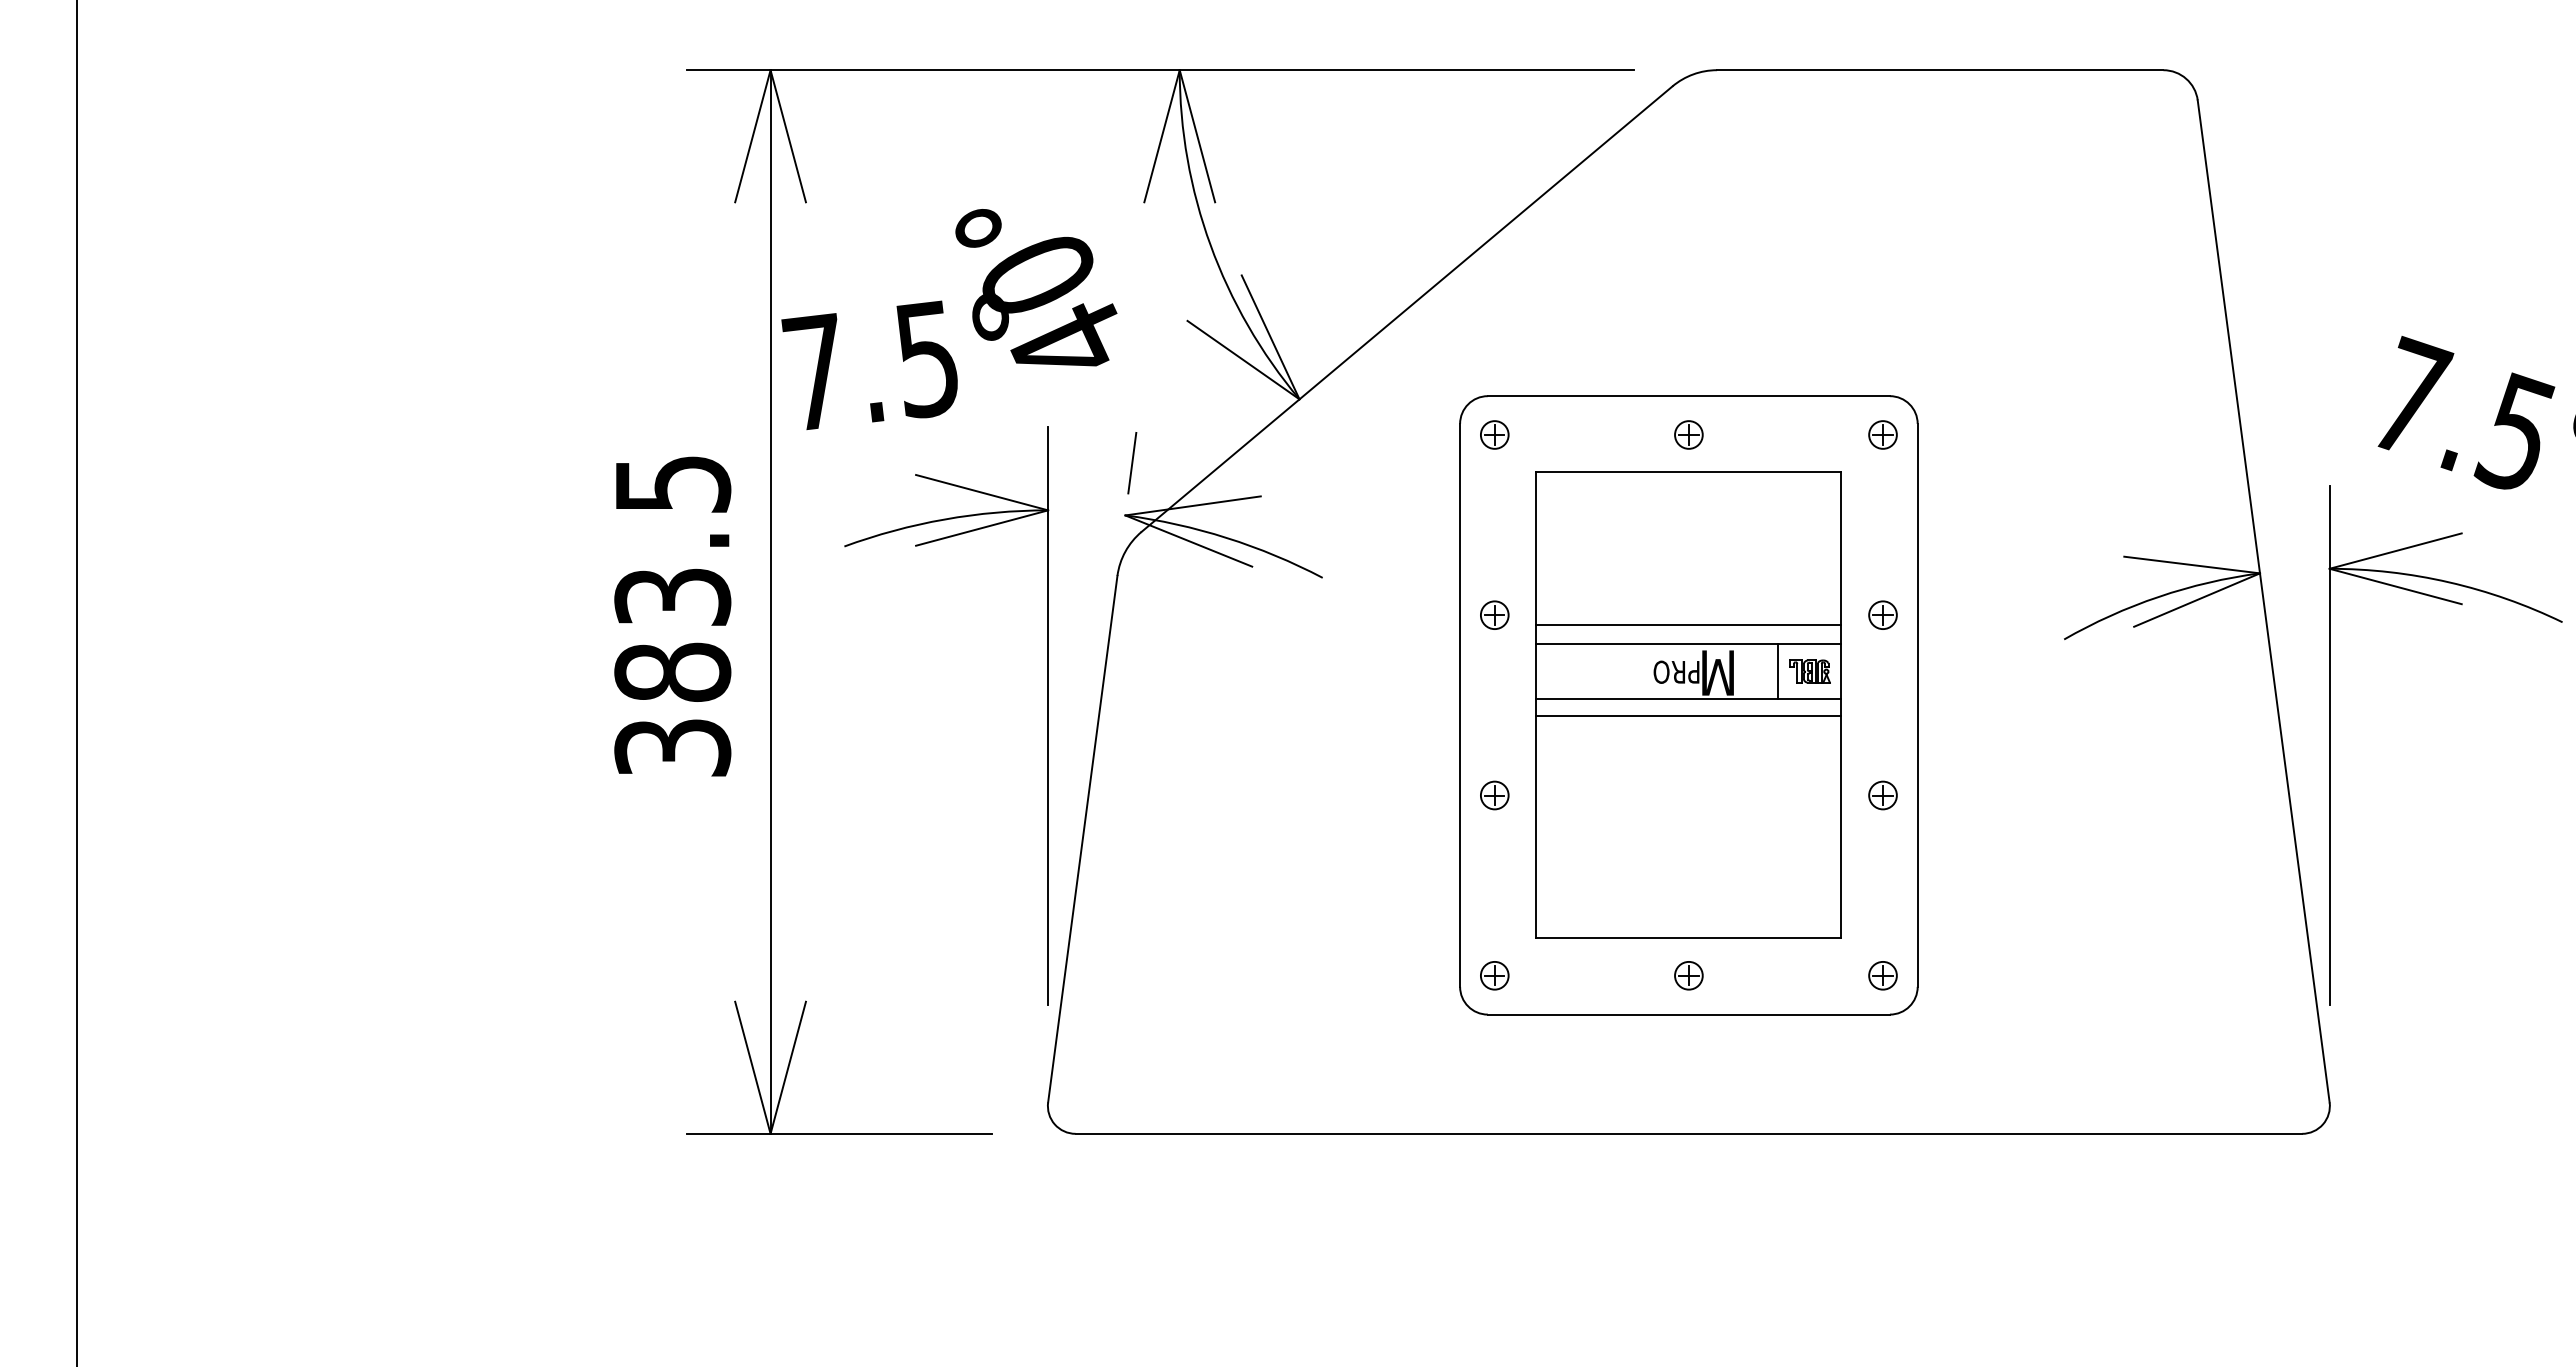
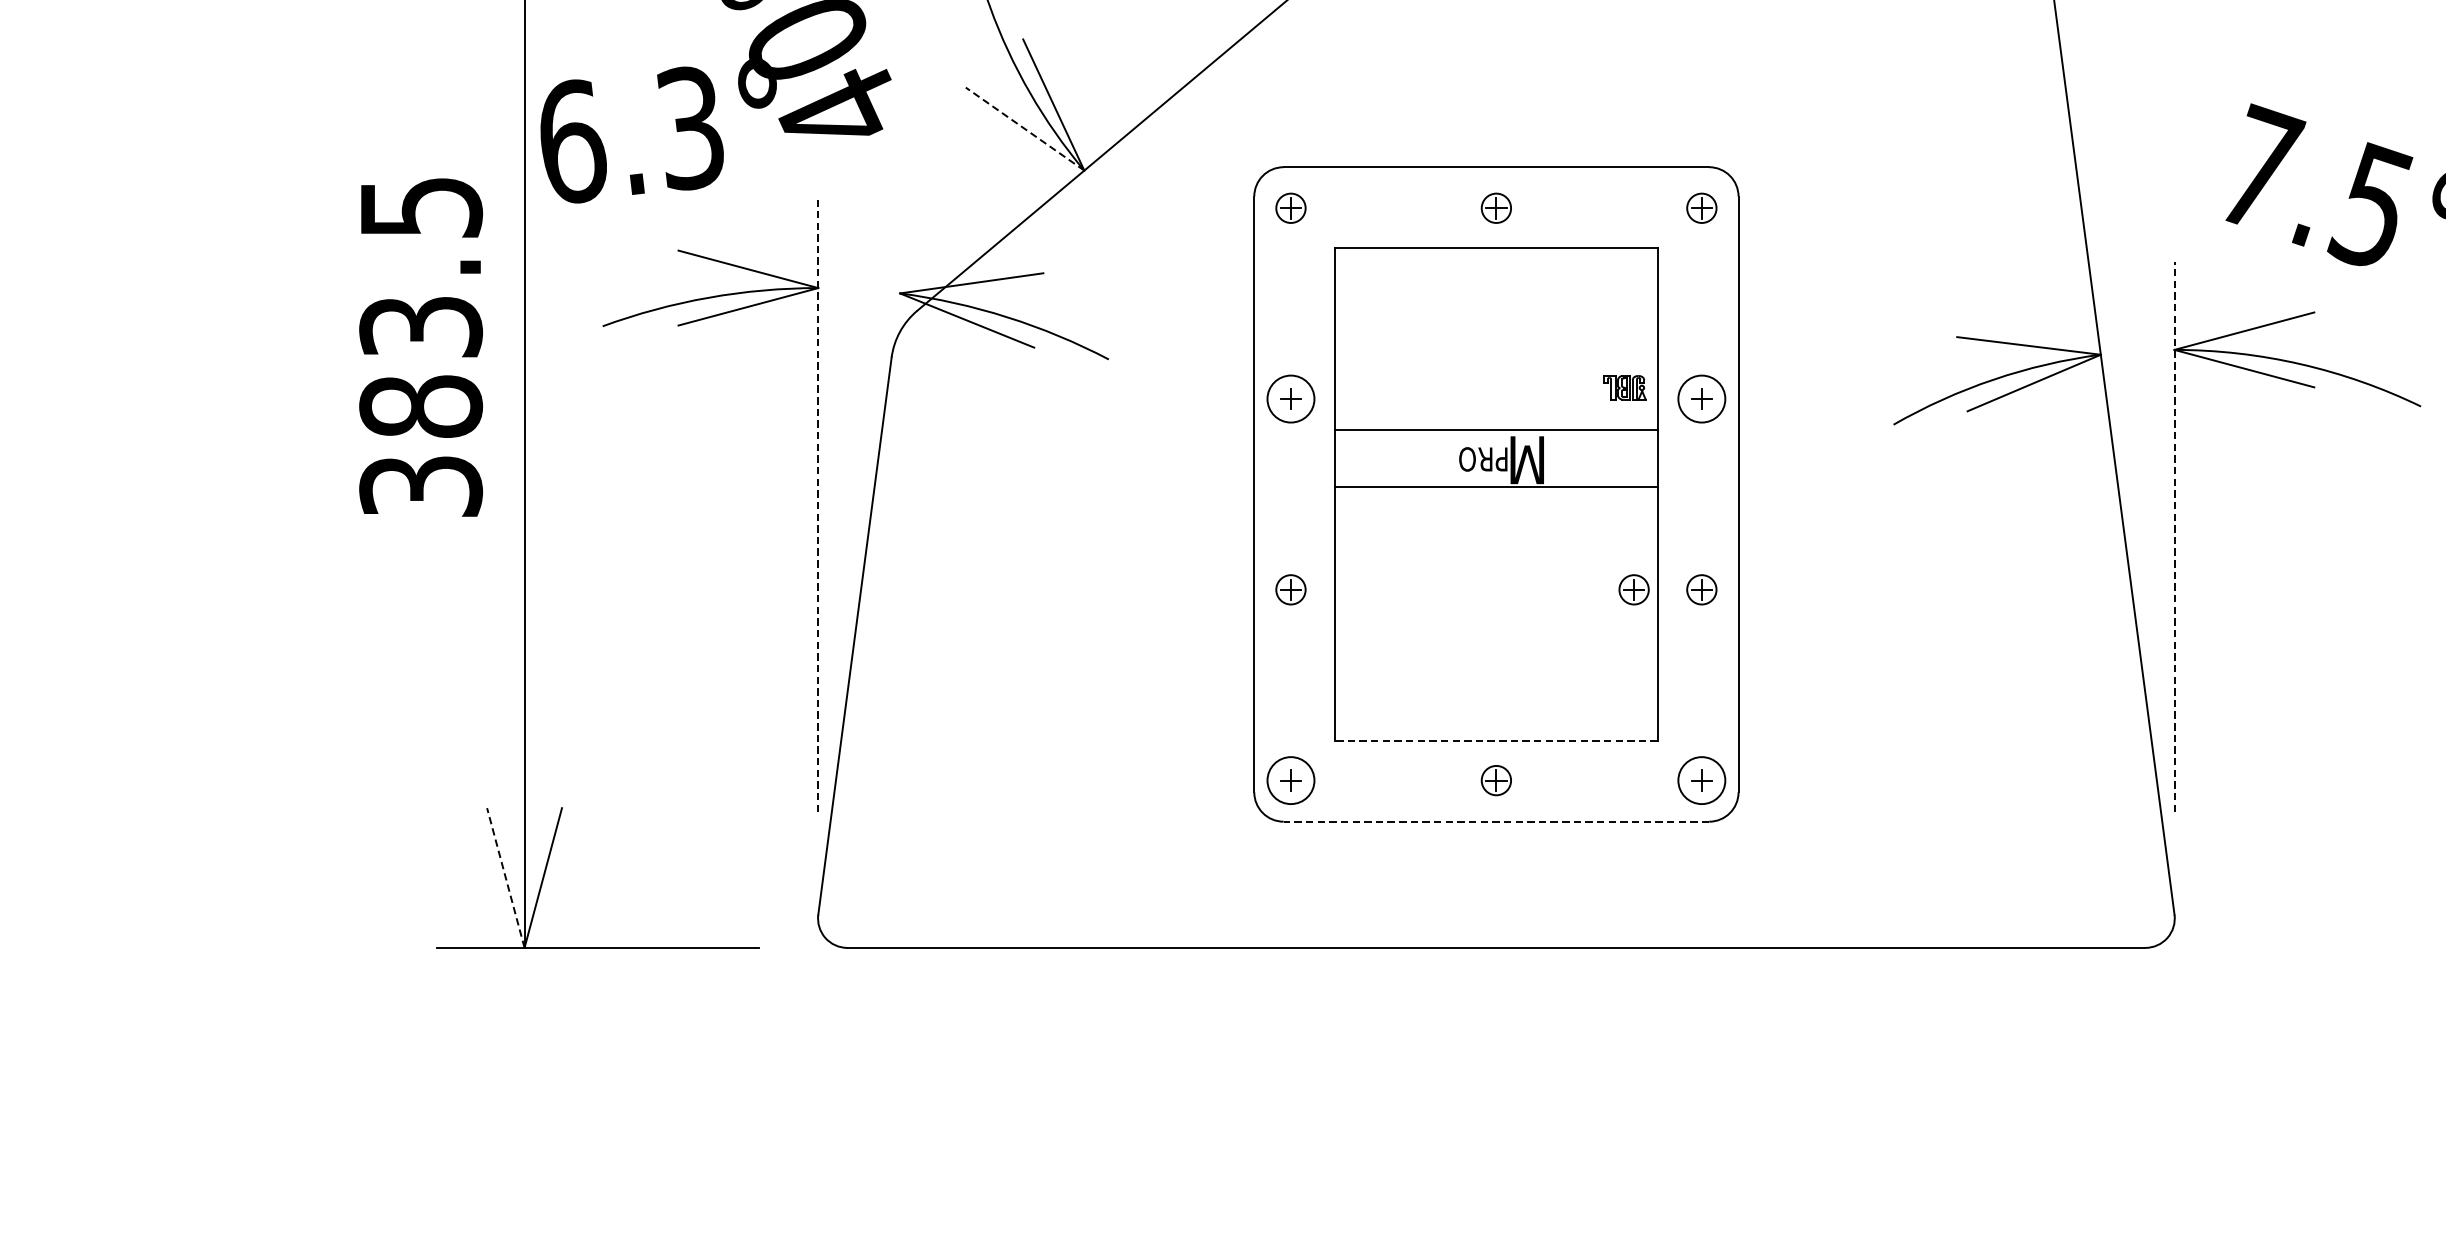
line: (1243, 359) -> (1025, 128), solid -> dashed
text: (869, 365) -> (629, 134), 7.5° -> 6.3°
line: (1132, 462) -> (907, 237), removed
circle: (1494, 615) -> (1290, 399), size x1.6
circle: (1882, 615) -> (1701, 399), size x1.6
text: (672, 616) -> (420, 347), moved
line: (1688, 624) -> (1495, 408), removed
line: (1777, 671) -> (1590, 458), removed
part: (1809, 671) -> (1624, 387), moved
line: (1048, 715) -> (818, 505), solid -> dashed
line: (1688, 716) -> (1495, 506), removed
line: (2329, 745) -> (2174, 536), solid -> dashed
part: (1818, 795) -> (1633, 589), added
line: (1688, 938) -> (1495, 741), solid -> dashed
circle: (1494, 975) -> (1290, 780), size x1.6
circle: (1882, 975) -> (1701, 780), size x1.6
line: (1688, 1014) -> (1495, 821), solid -> dashed
line: (752, 1067) -> (505, 877), solid -> dashed

